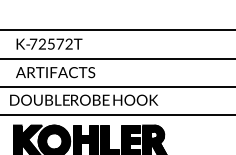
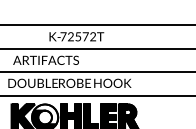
text: (49, 43) -> (76, 36), moved
fill: (55, 137) -> (46, 114), removed

